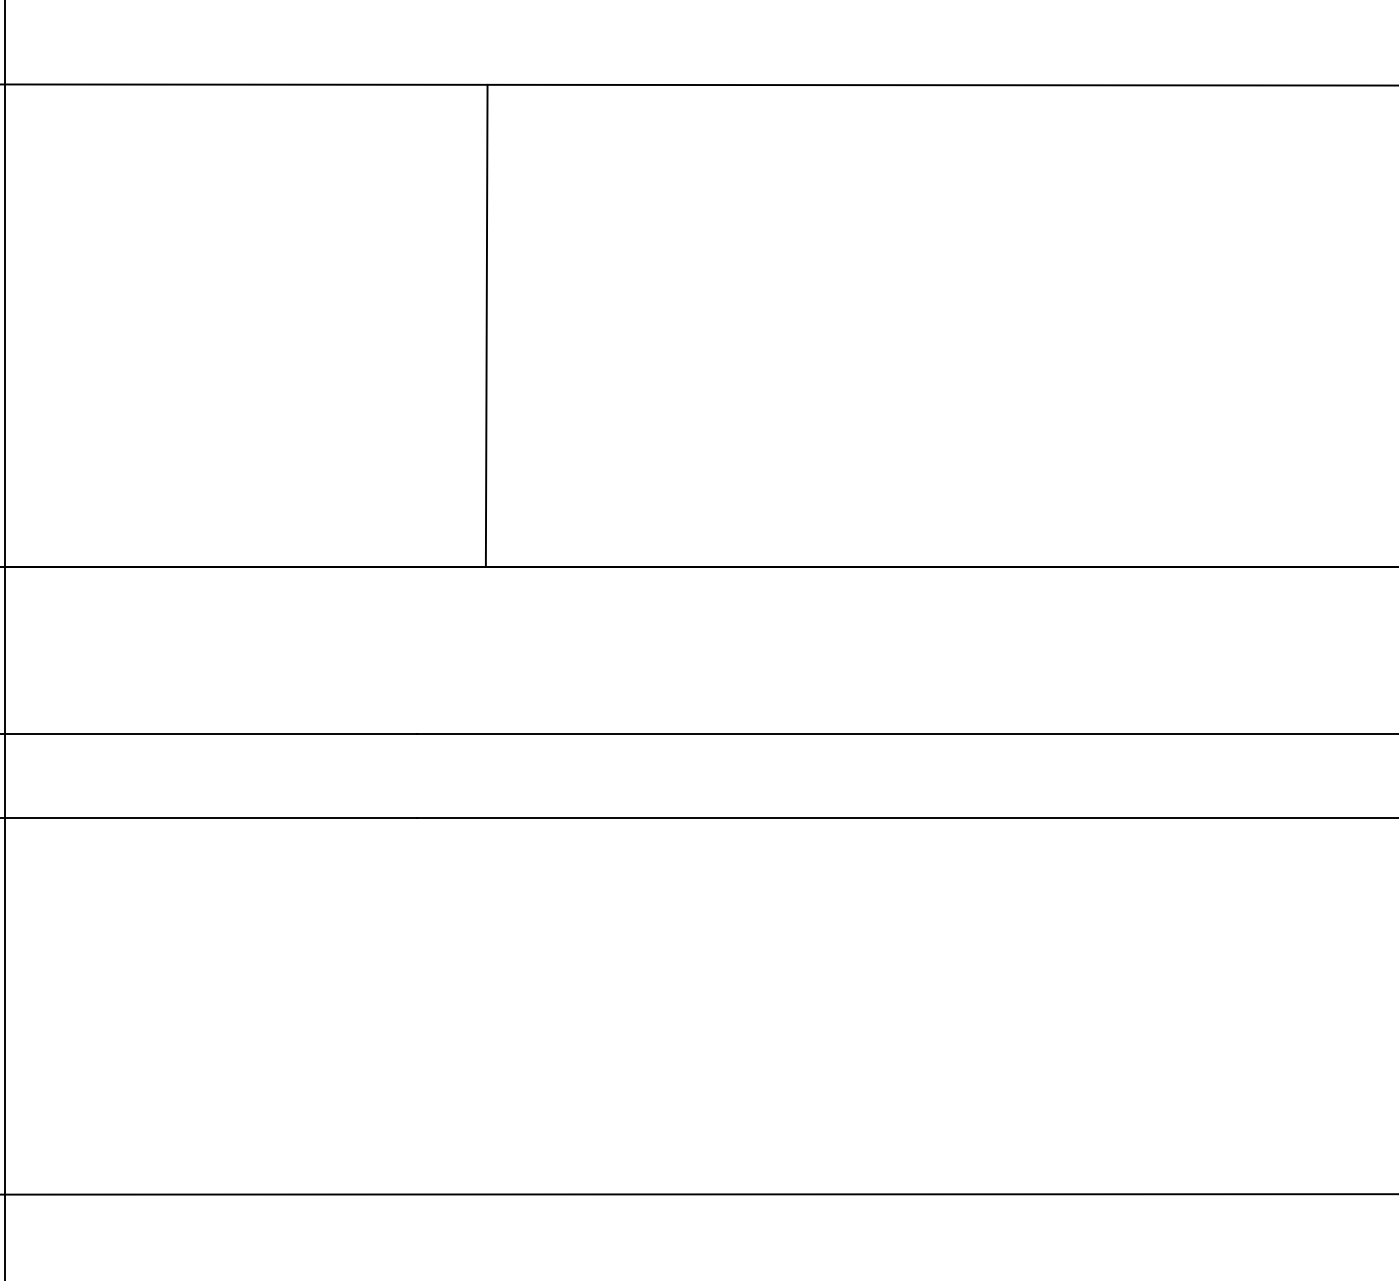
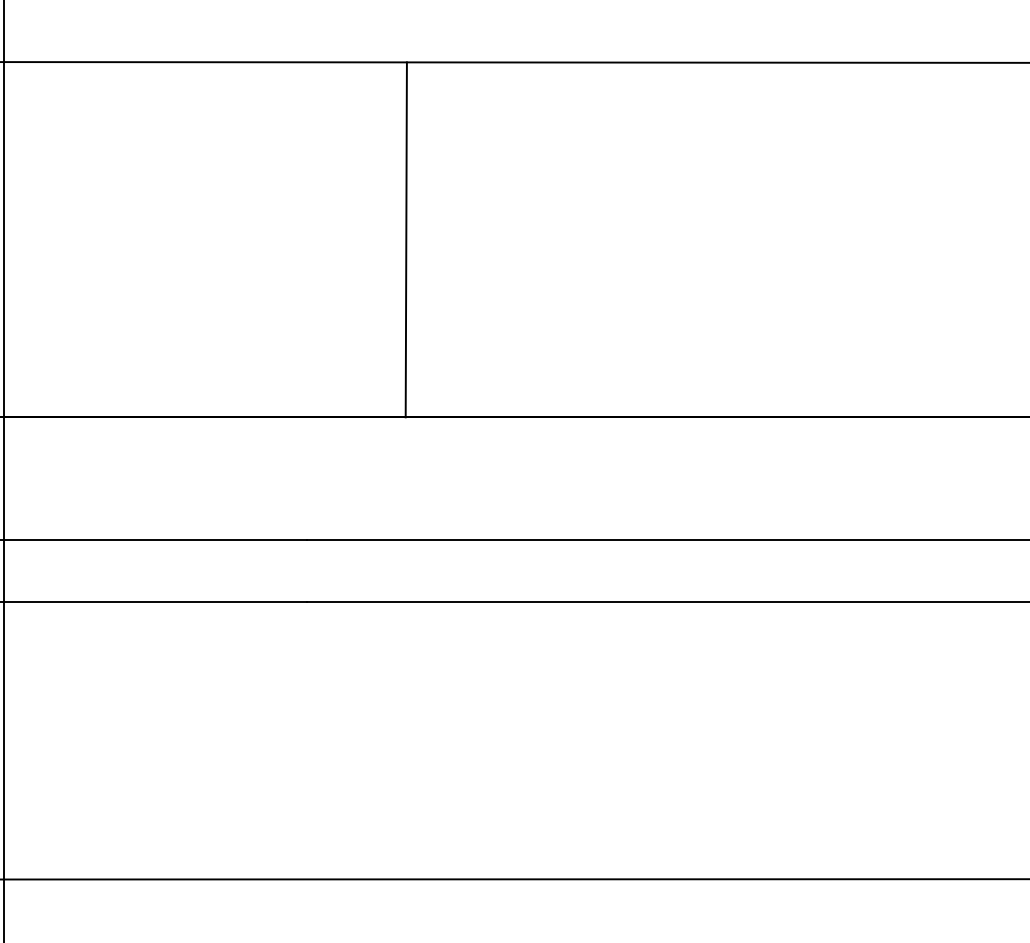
line: (485, 325) -> (405, 239), moved

